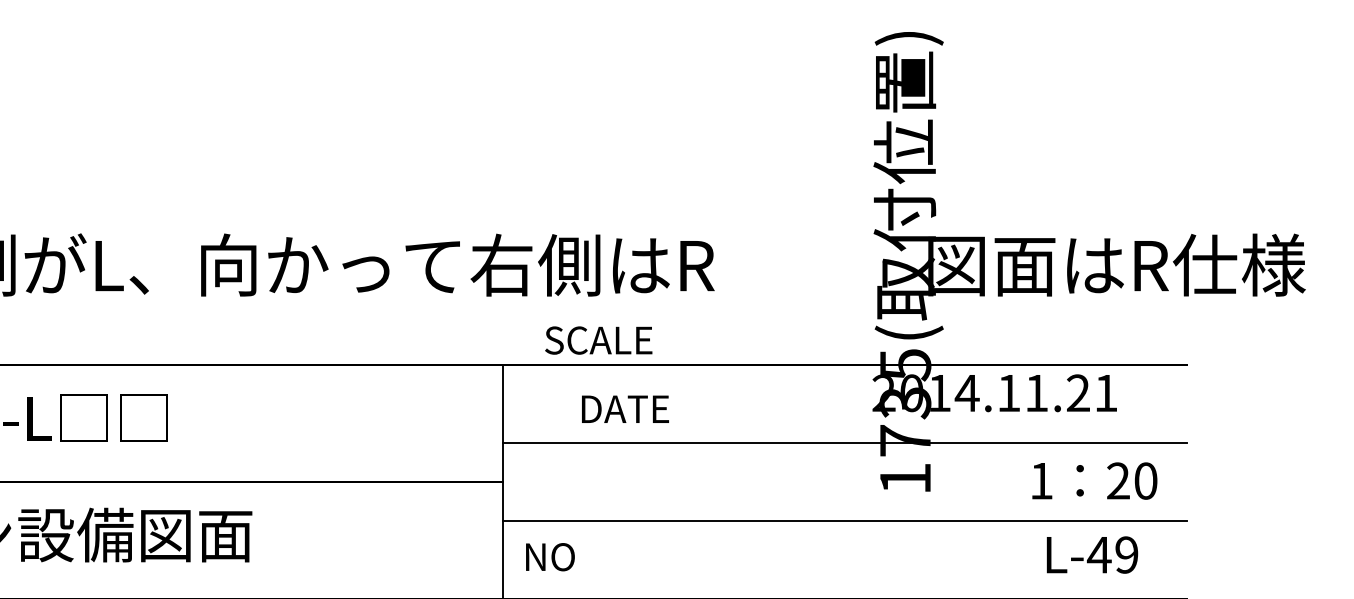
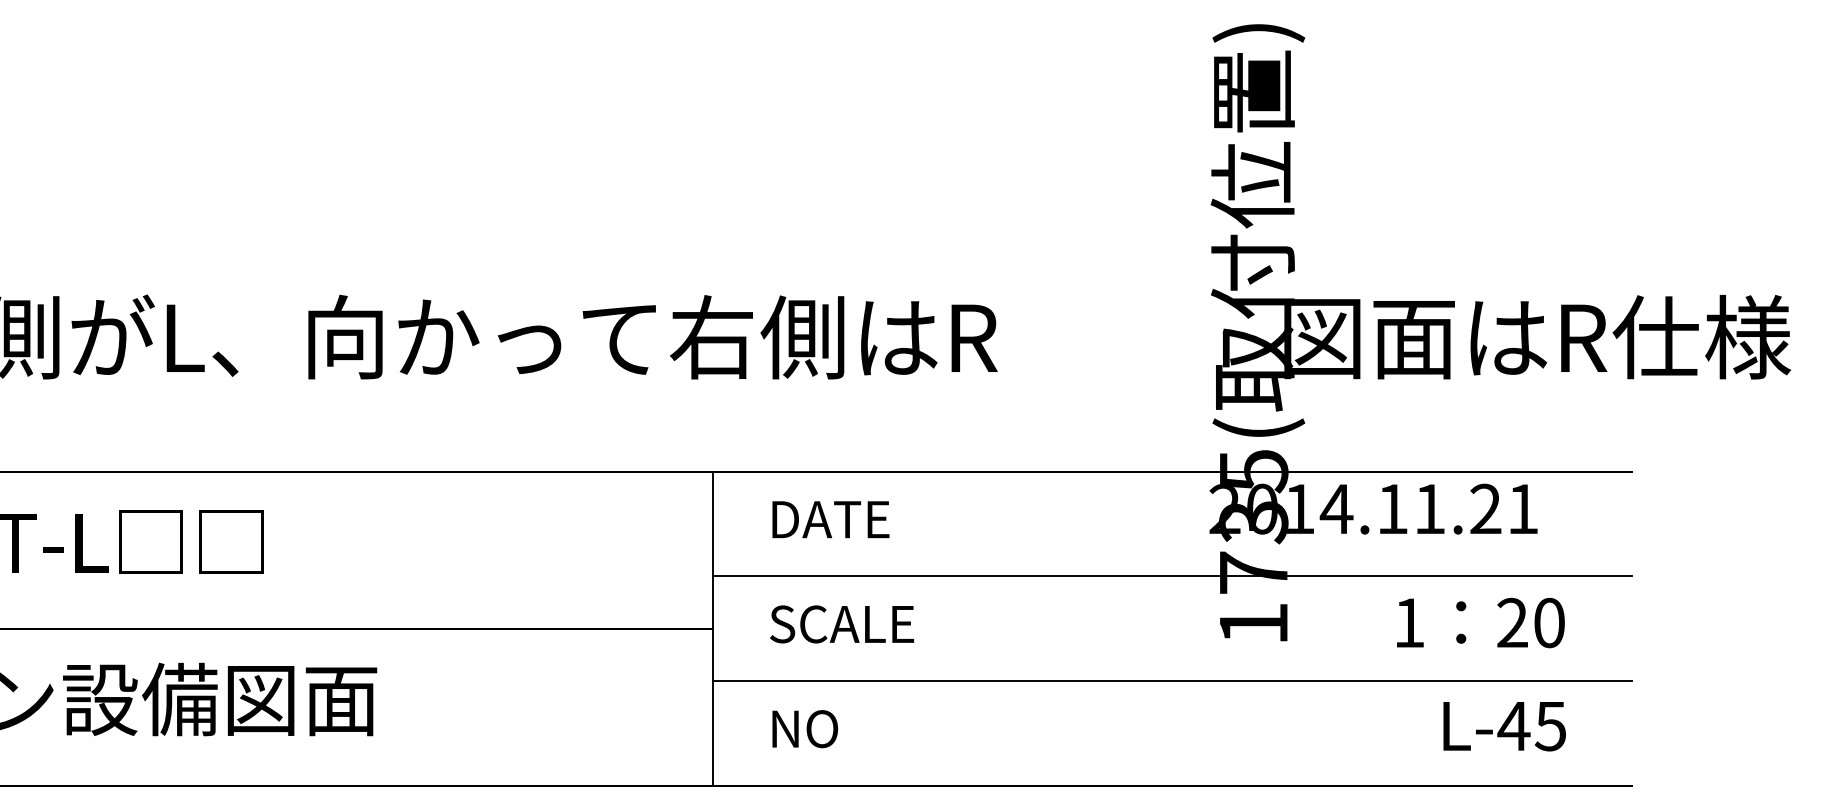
text: (599, 340) -> (842, 624), moved
text: (625, 409) -> (830, 519), moved
text: (1094, 480) -> (1480, 622), moved
text: (1125, 555) -> (1549, 726), L-49 -> L-45
text: (549, 557) -> (804, 729), moved

